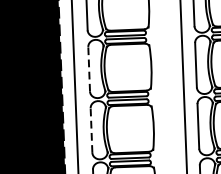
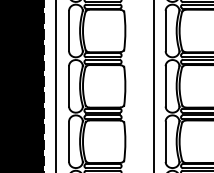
line: (89, 68) -> (69, 85), dashed -> solid
line: (91, 130) -> (69, 141), dashed -> solid

